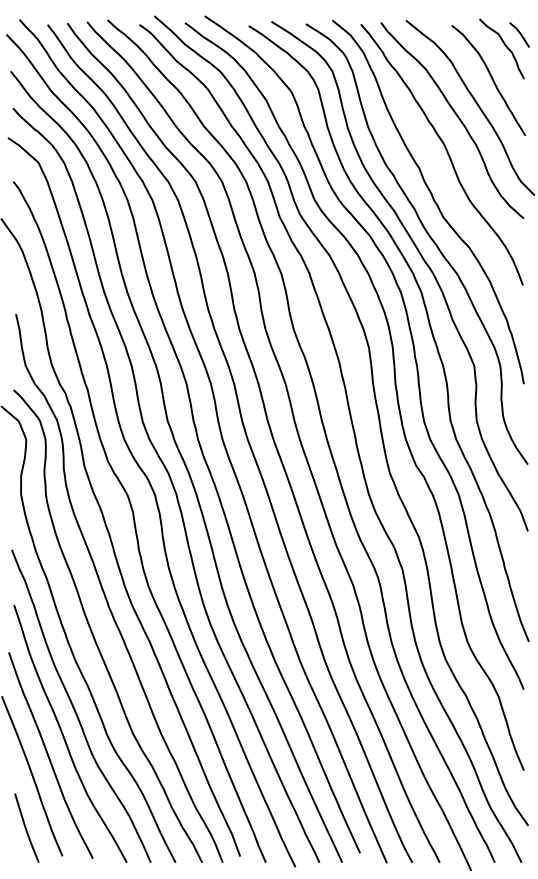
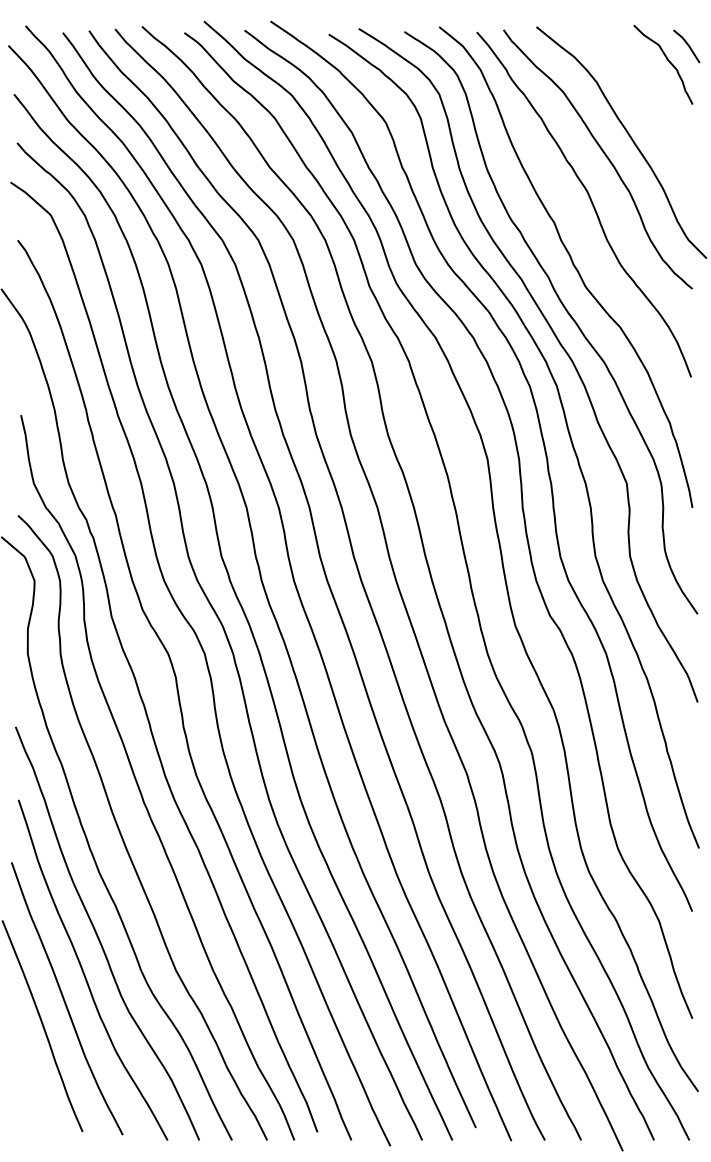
curve: (491, 79) -> (649, 105), removed
line: (26, 827) -> (34, 1093), removed

